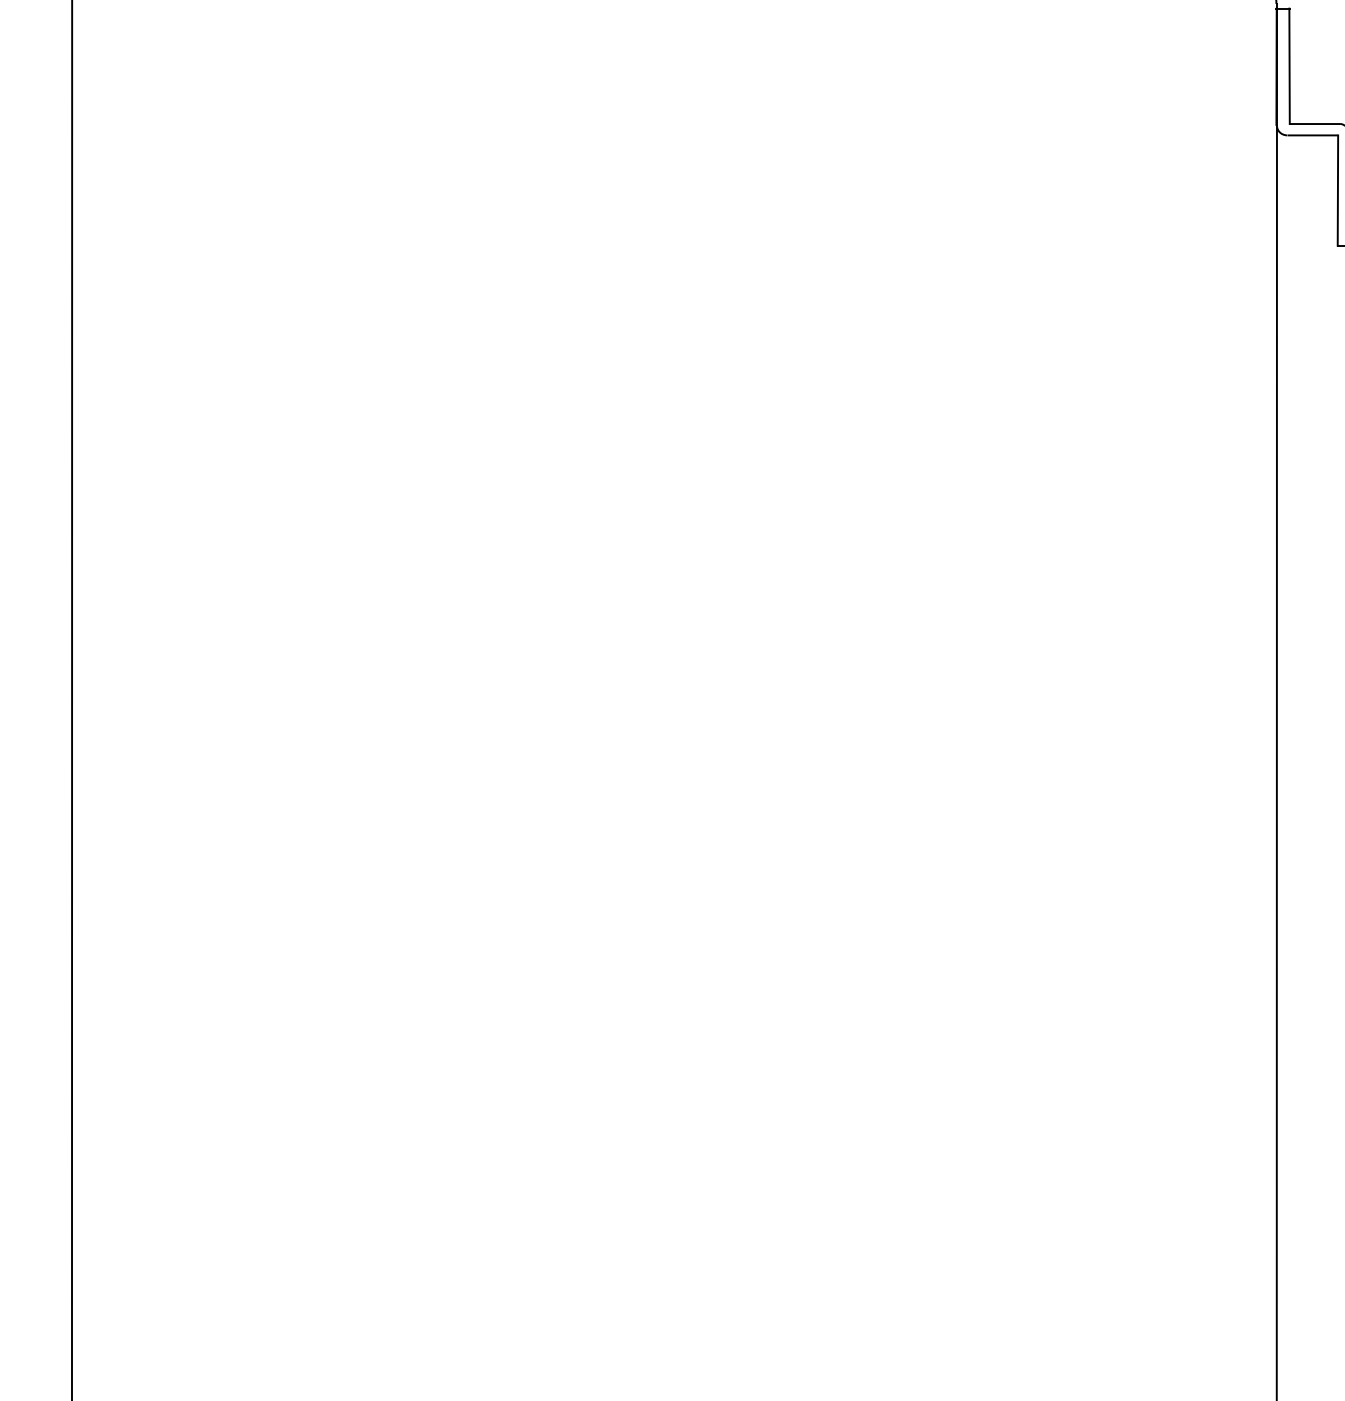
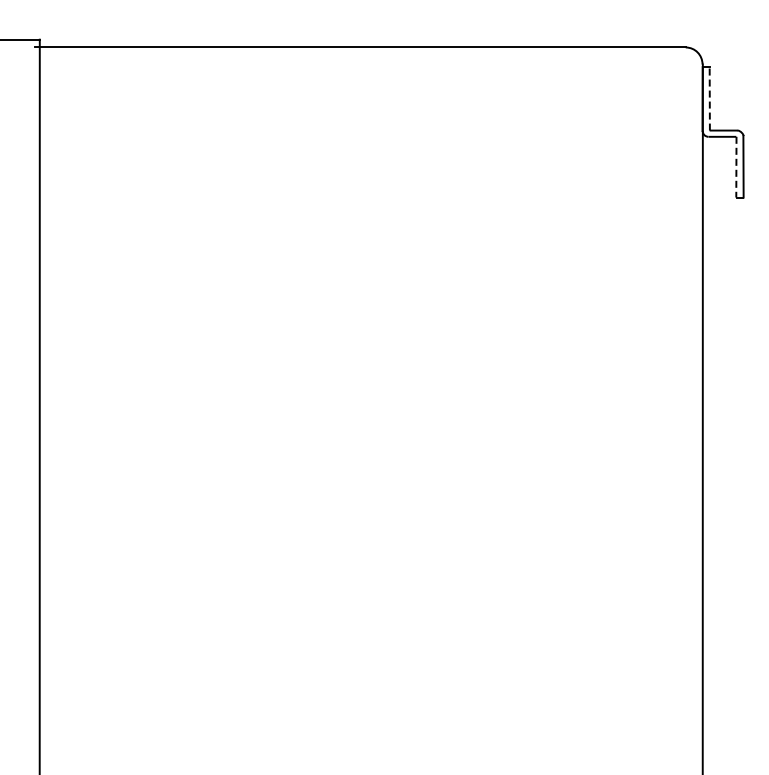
line: (1289, 65) -> (709, 98), solid -> dashed
line: (1338, 191) -> (736, 167), solid -> dashed

